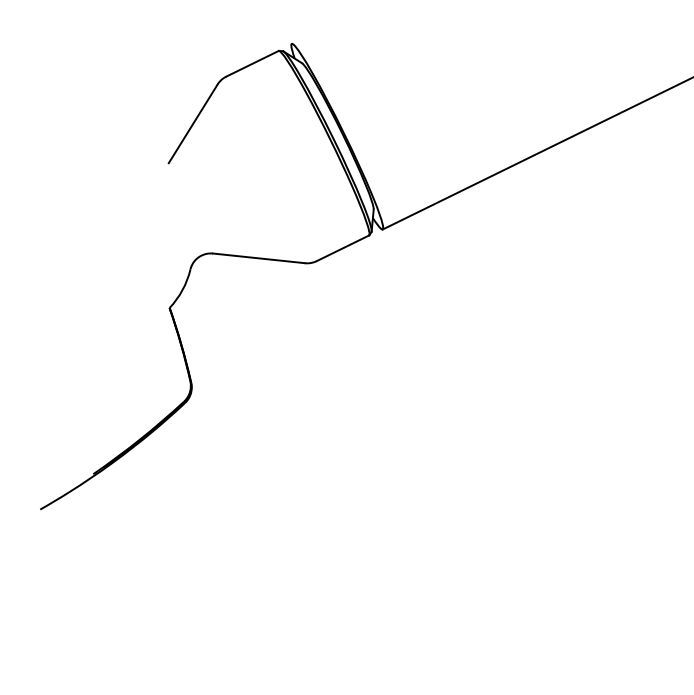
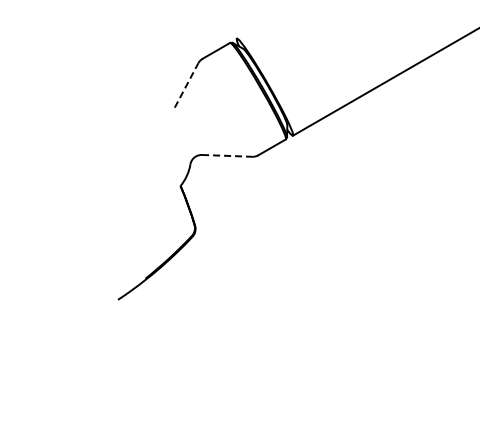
line: (193, 123) -> (186, 85), solid -> dashed
line: (259, 257) -> (227, 155), solid -> dashed

